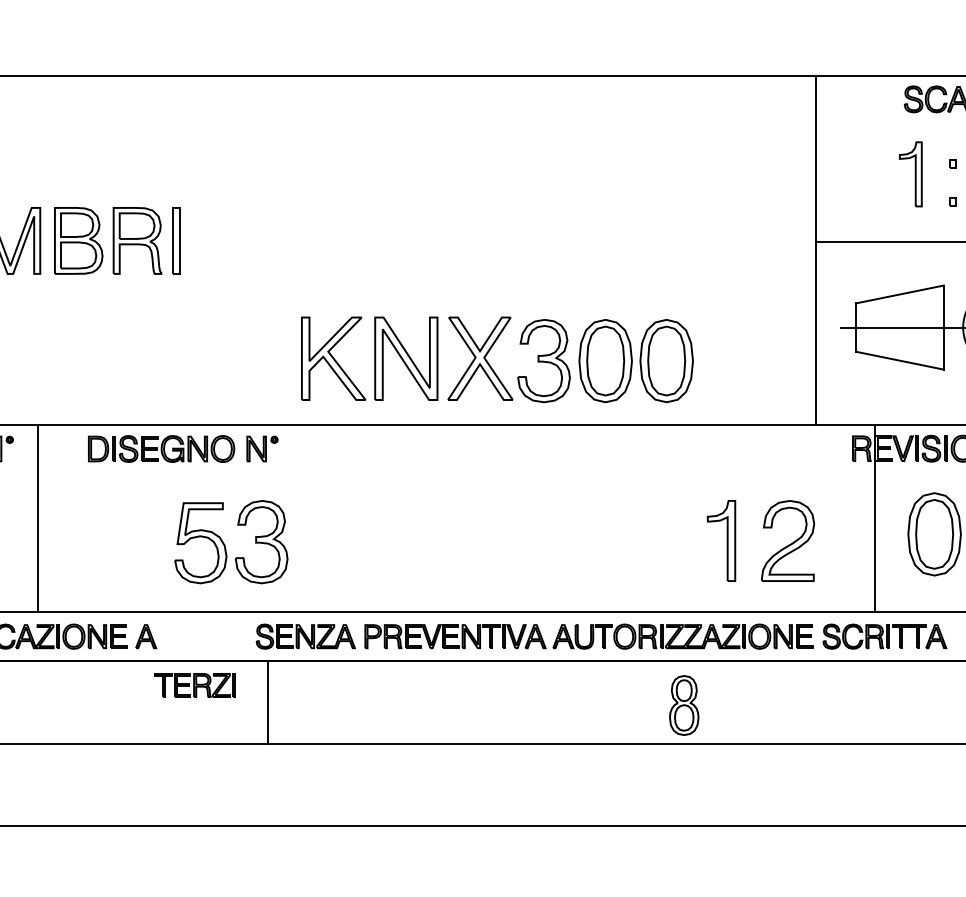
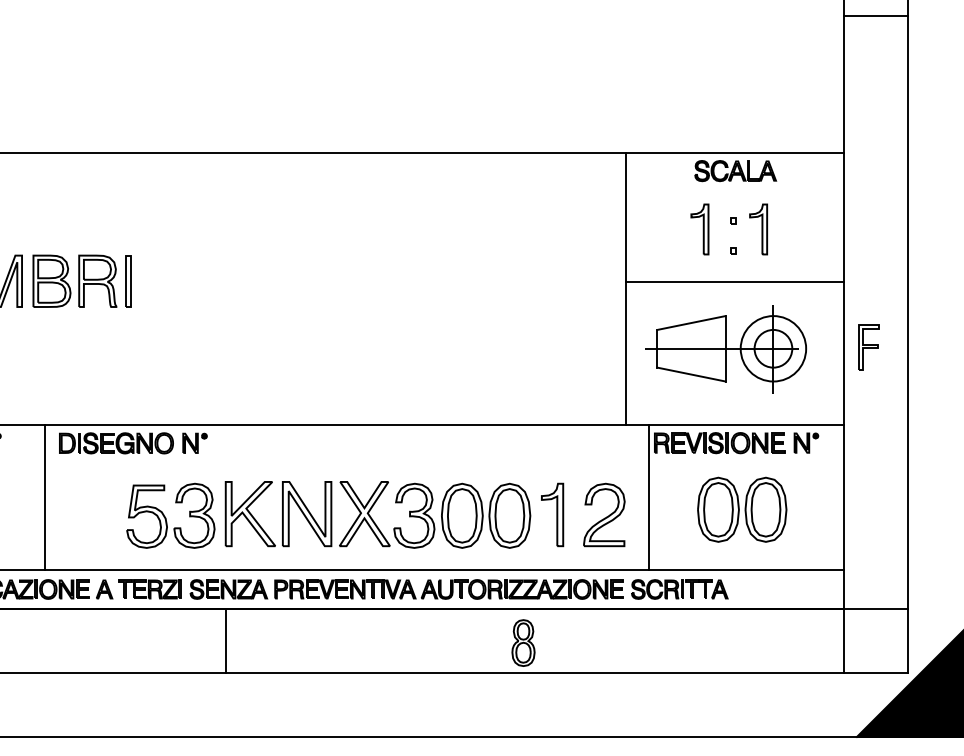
part: (489, 361) -> (371, 516), moved
line: (36, 517) -> (44, 496), moved
line: (874, 517) -> (648, 496), moved
part: (194, 685) -> (149, 589), moved
line: (268, 702) -> (226, 640), moved

